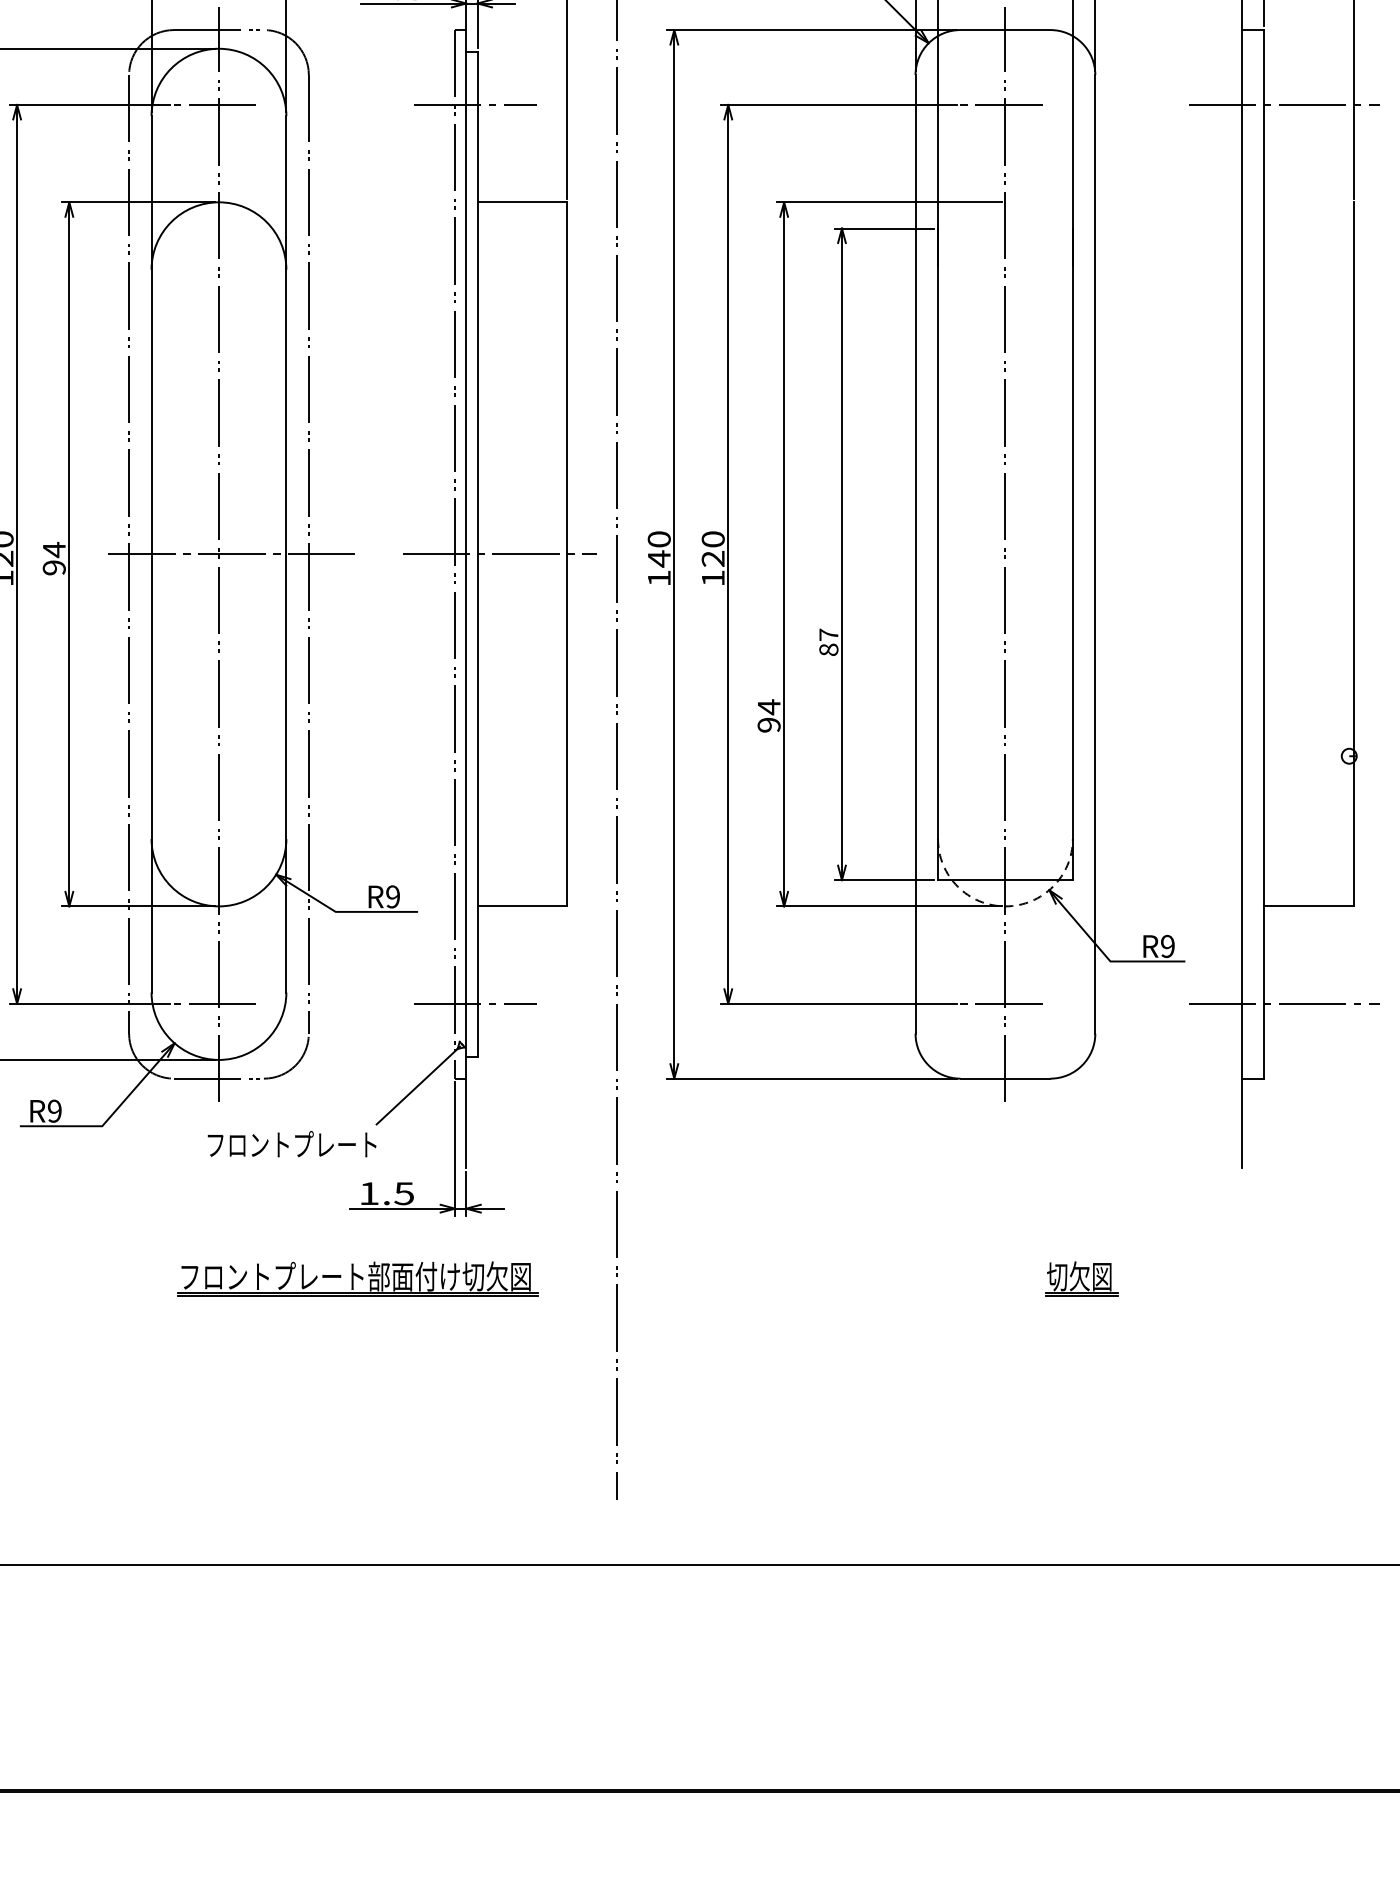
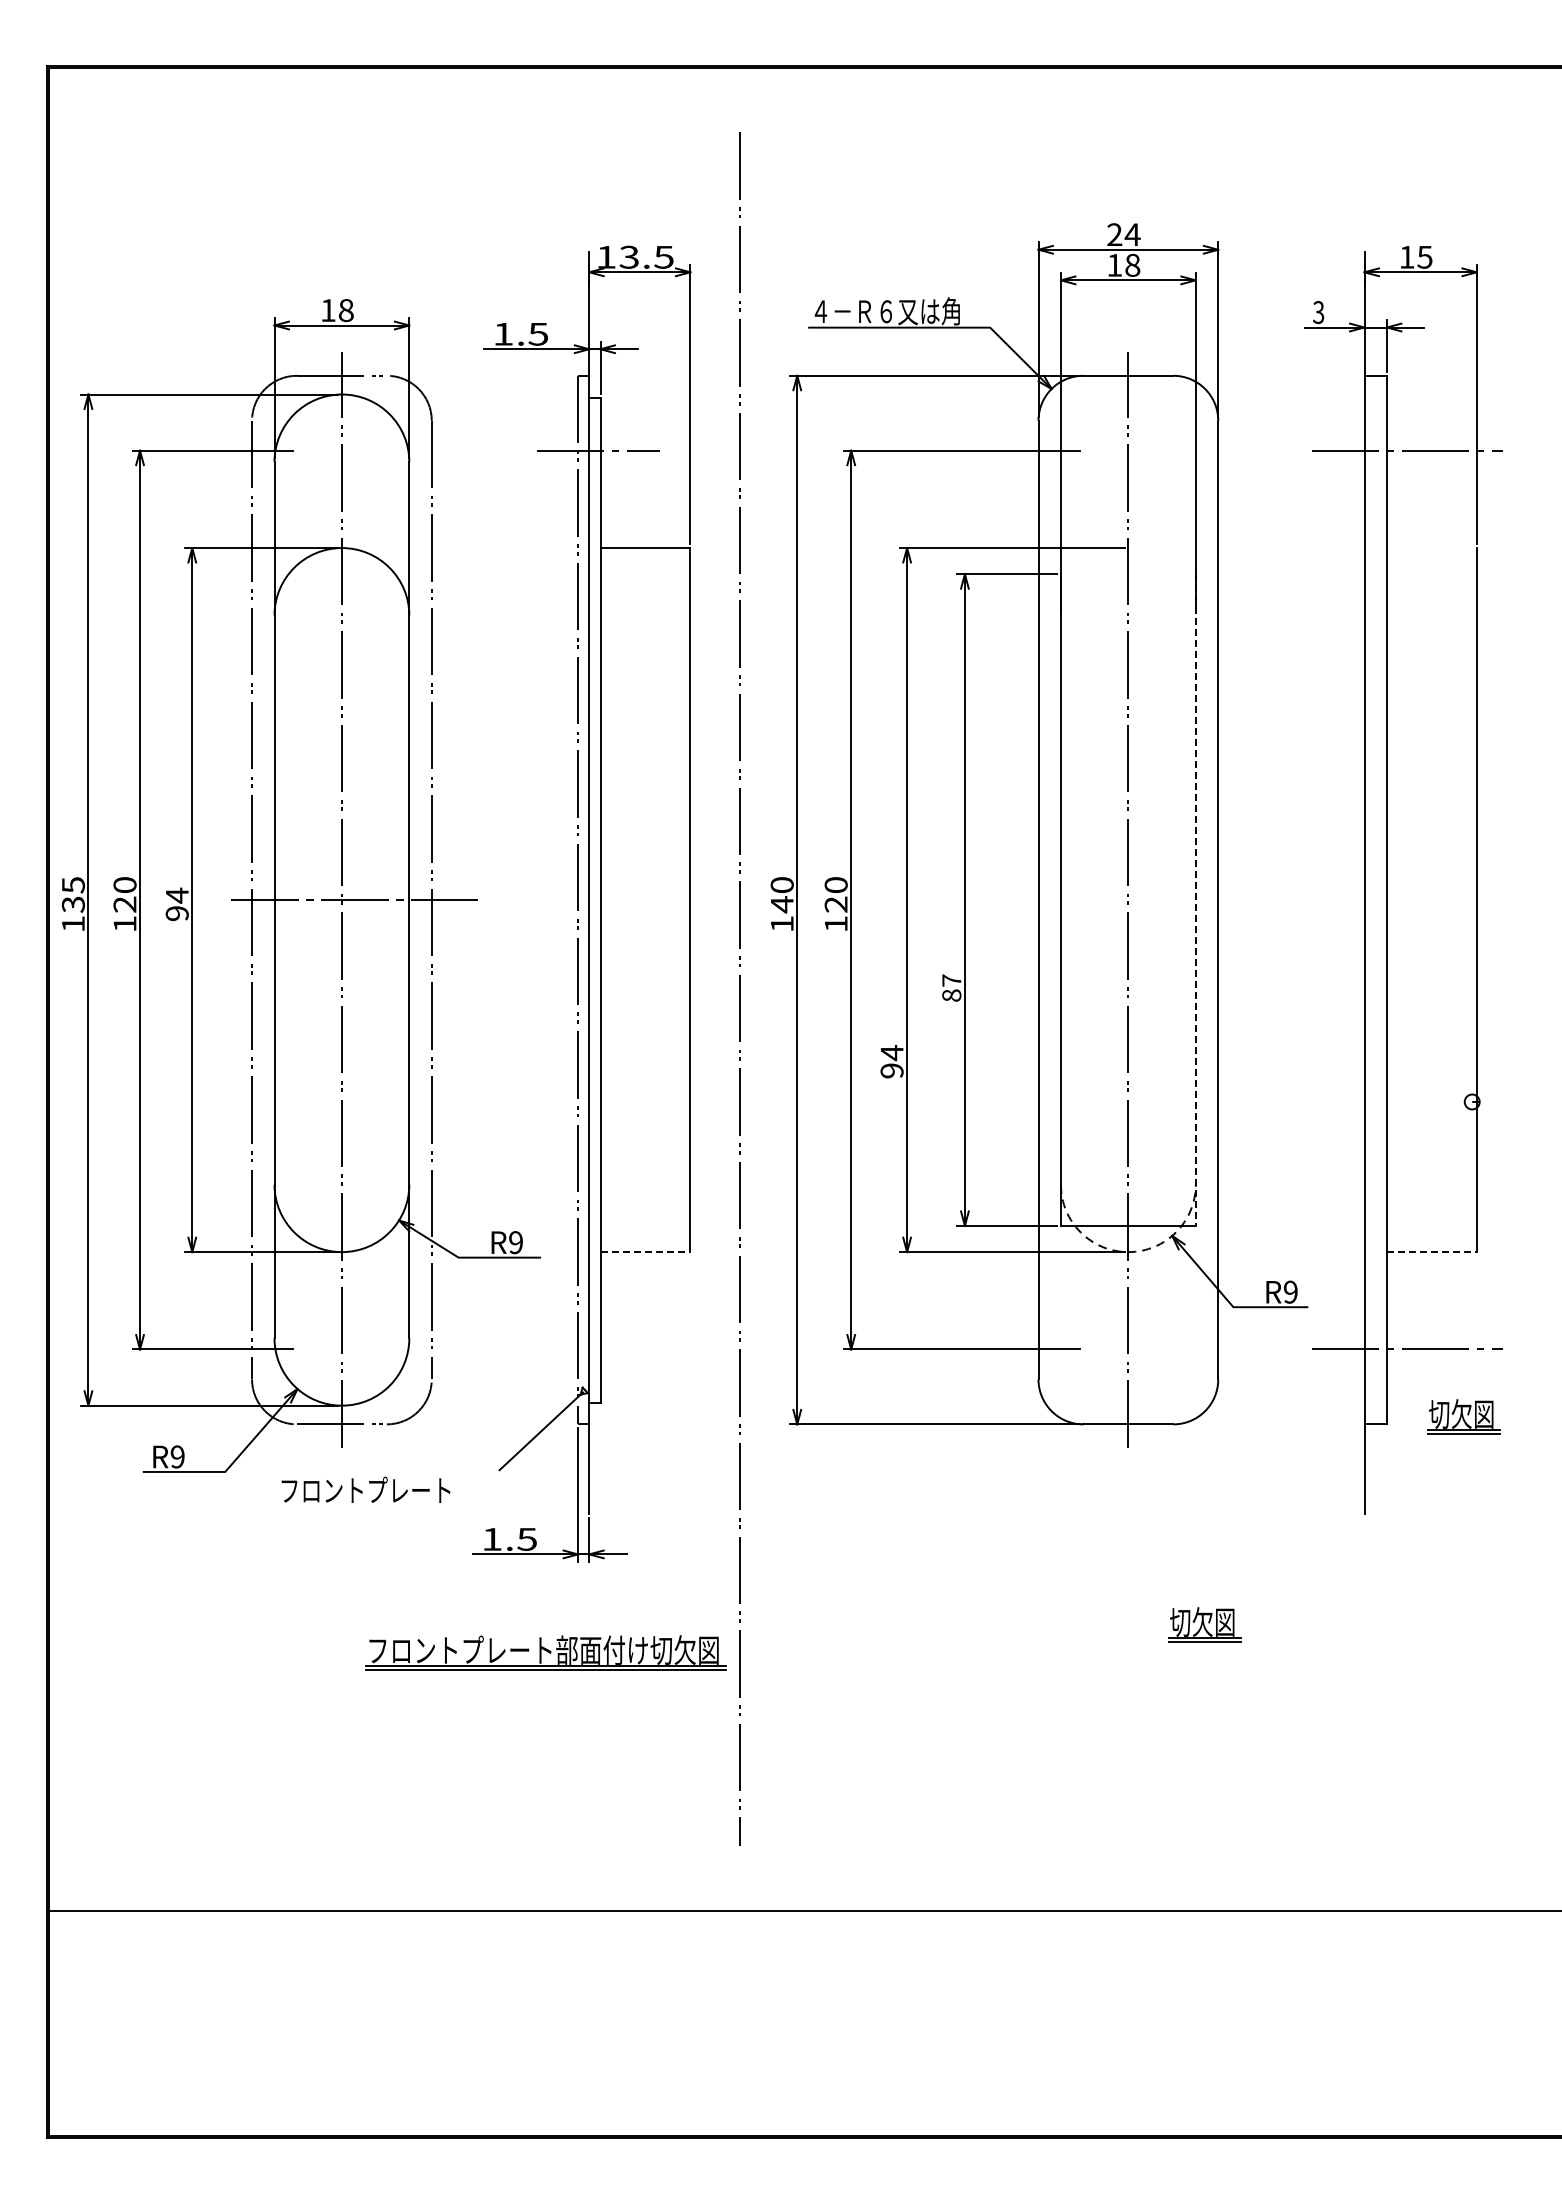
line: (214, 104) -> (337, 450), removed
line: (1001, 104) -> (1124, 450), removed
line: (499, 554) -> (622, 900), removed
line: (1072, 554) -> (1195, 900), solid -> dashed
line: (522, 906) -> (645, 1252), solid -> dashed
line: (1308, 906) -> (1431, 1252), solid -> dashed
line: (214, 1003) -> (337, 1349), removed
line: (475, 1003) -> (598, 1349), removed
line: (1001, 1003) -> (1124, 1349), removed
part: (1340, 1070) -> (1463, 1416), added
text: (291, 1143) -> (365, 1489), moved
part: (357, 1278) -> (545, 1652), moved

